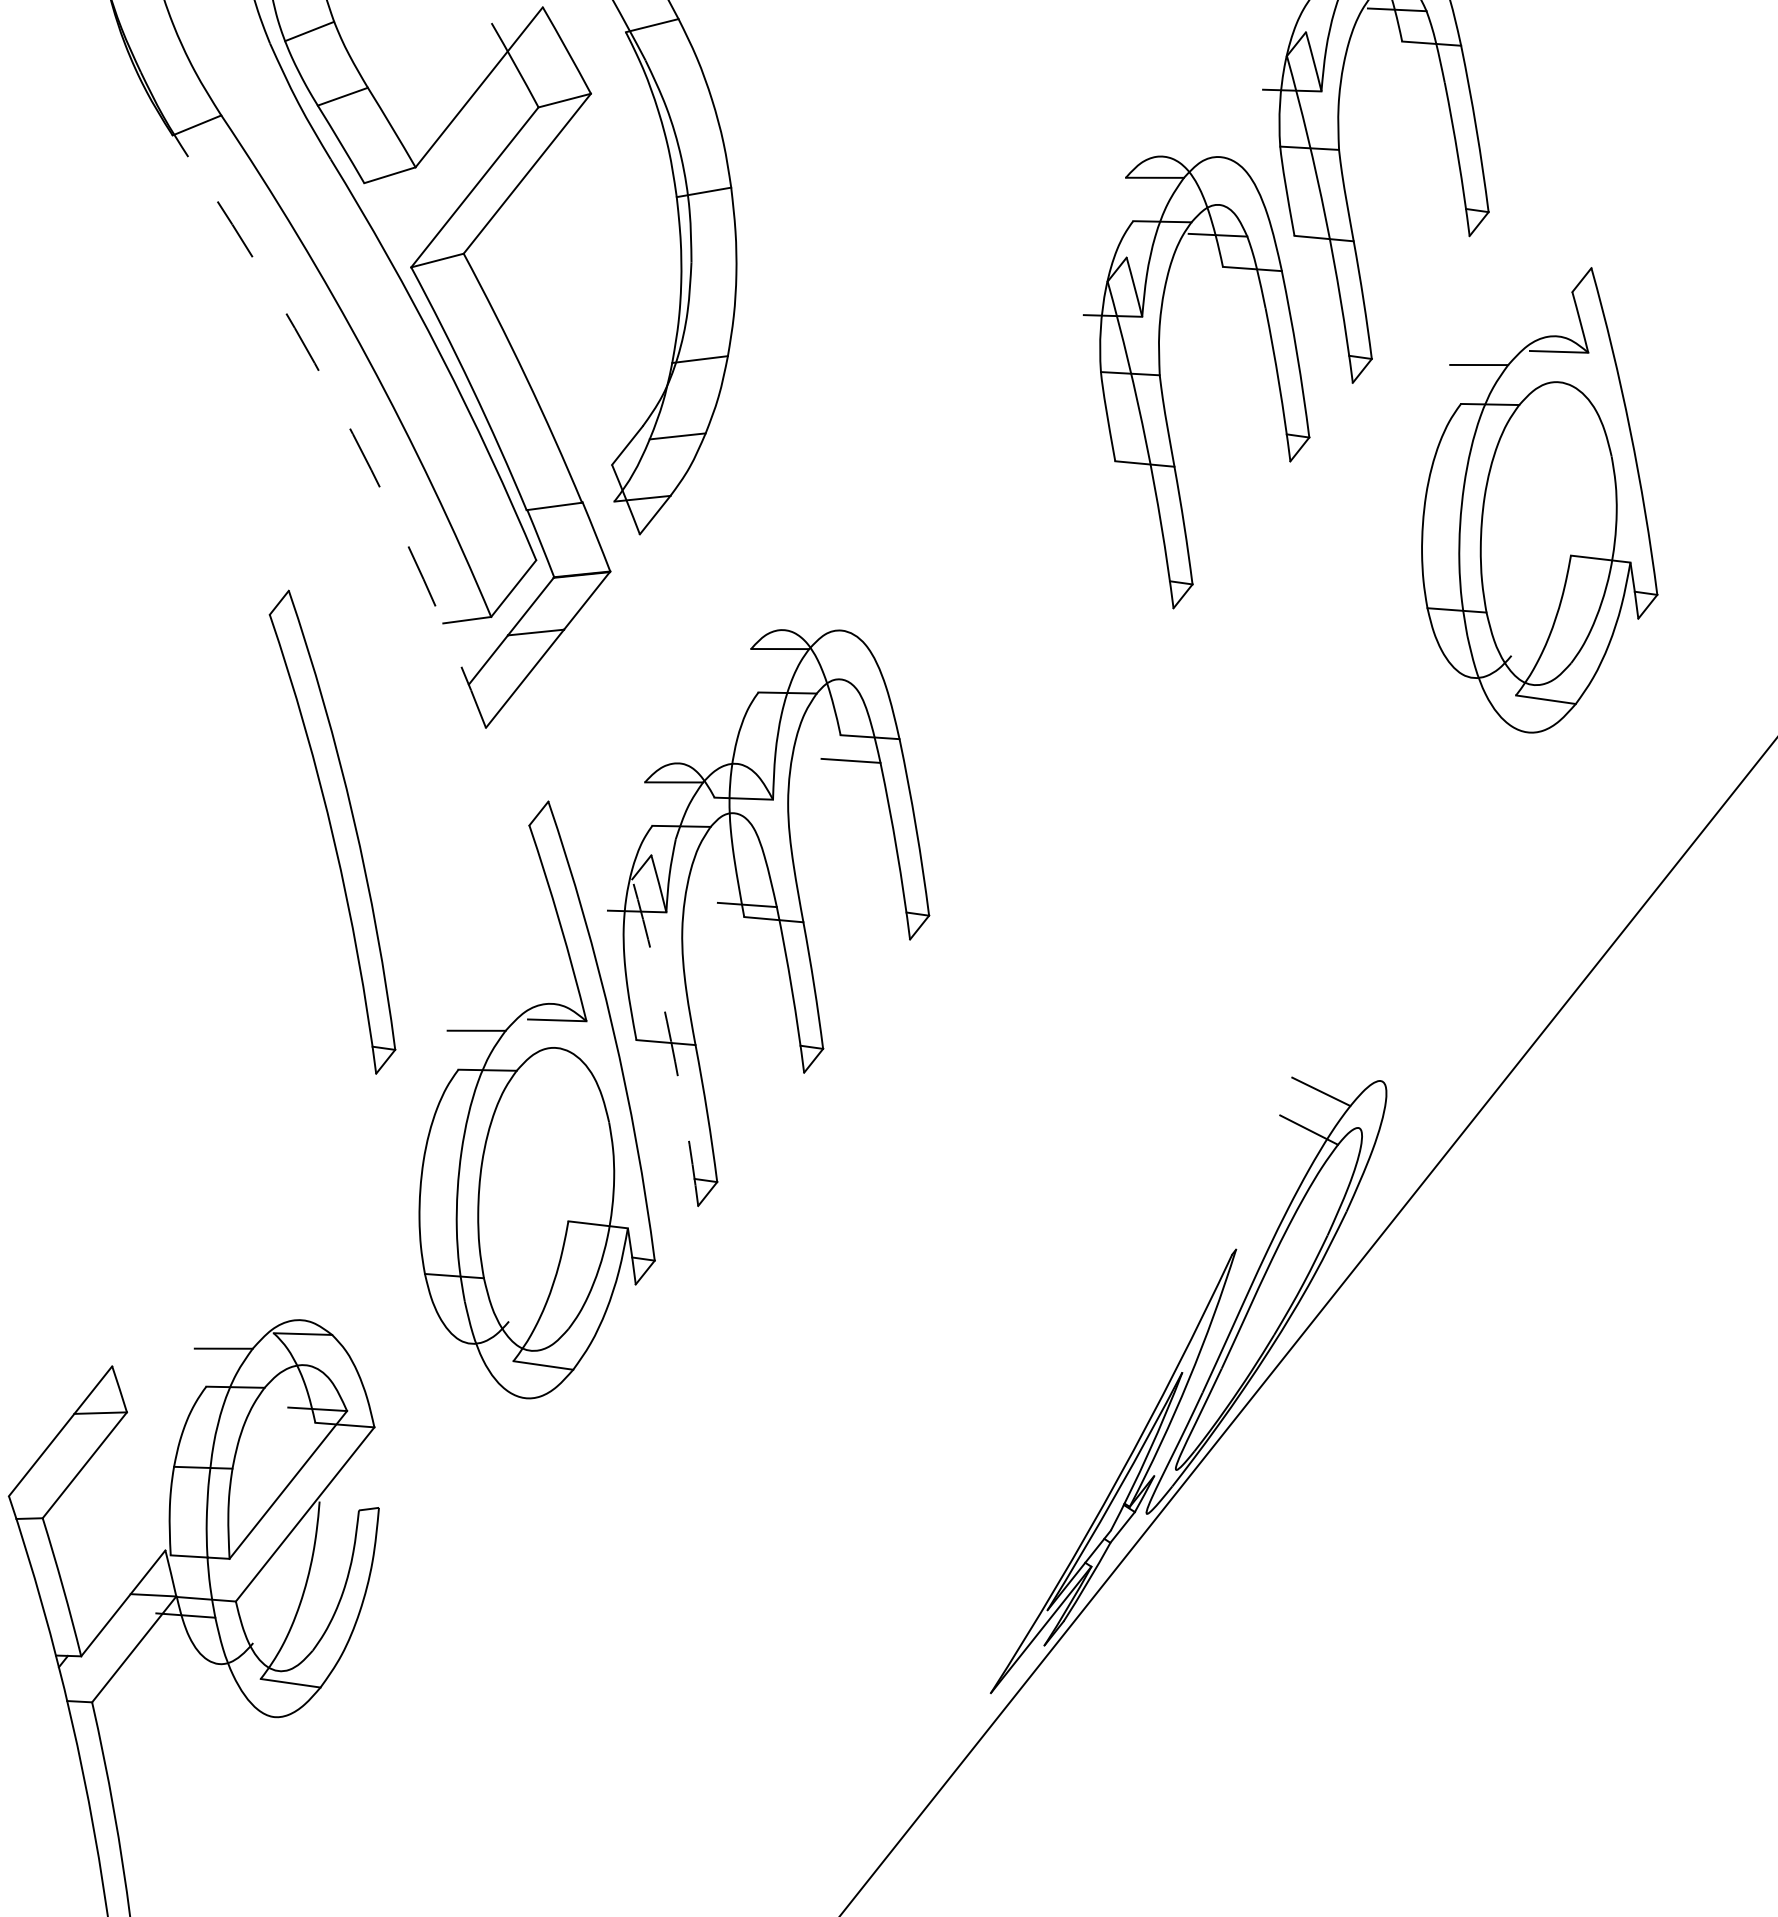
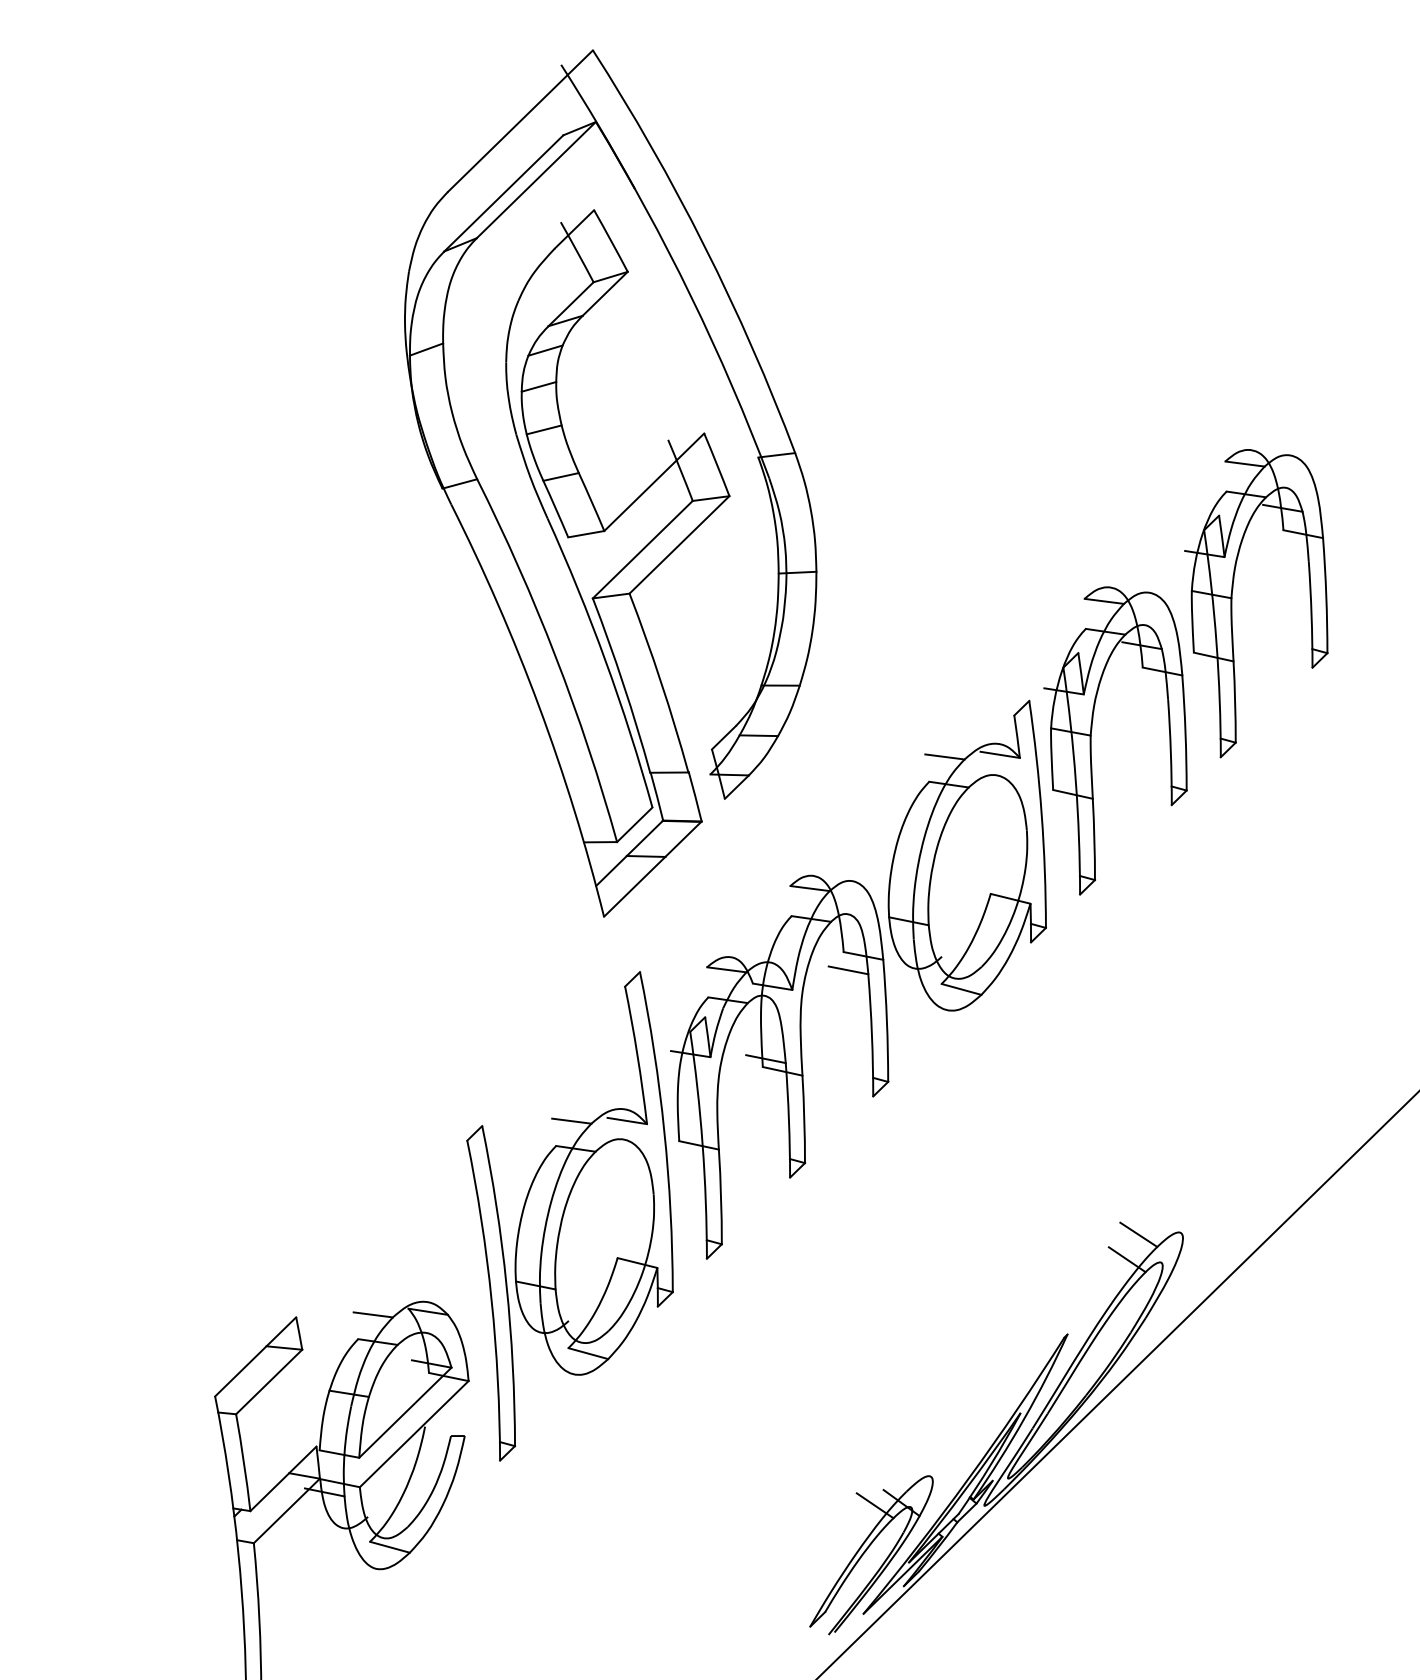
arc: (353, 434) -> (539, 706), dashed -> solid
part: (1528, 504) -> (966, 855), moved
part: (331, 832) -> (490, 1293), moved
arc: (670, 1042) -> (702, 1145), dashed -> solid
part: (983, 1601) -> (866, 1551), added

